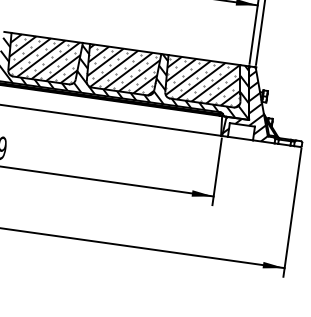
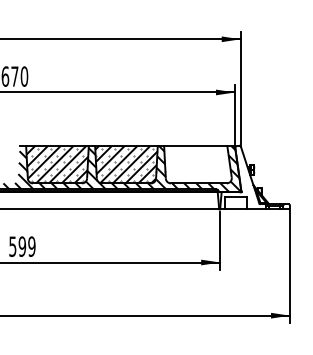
hatch: (203, 81) -> (197, 164), removed
hatch: (253, 105) -> (243, 179), removed

